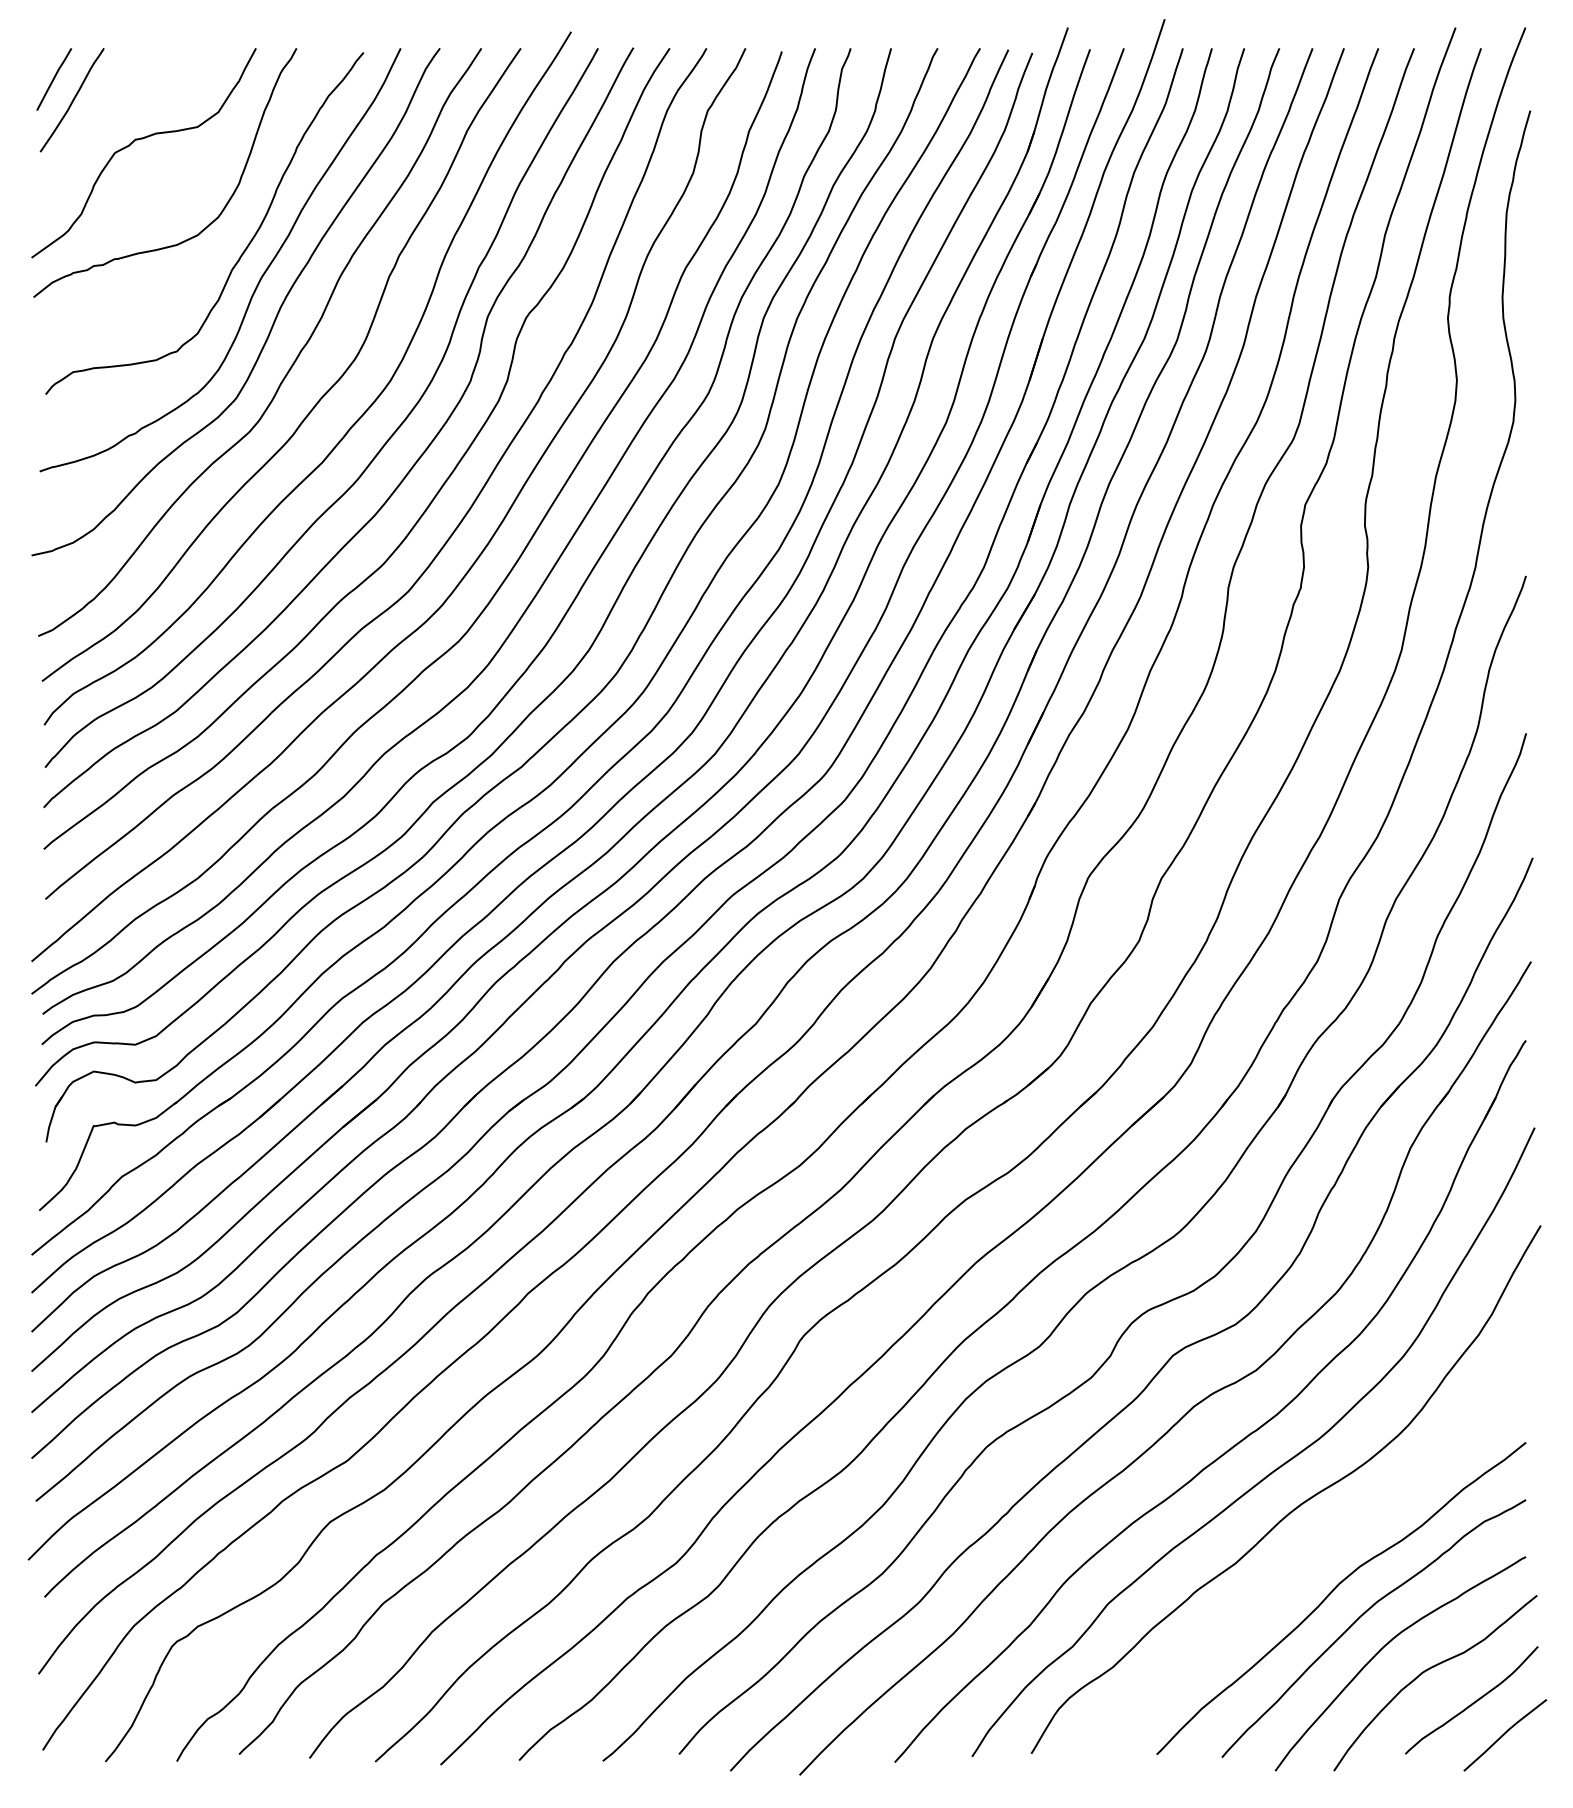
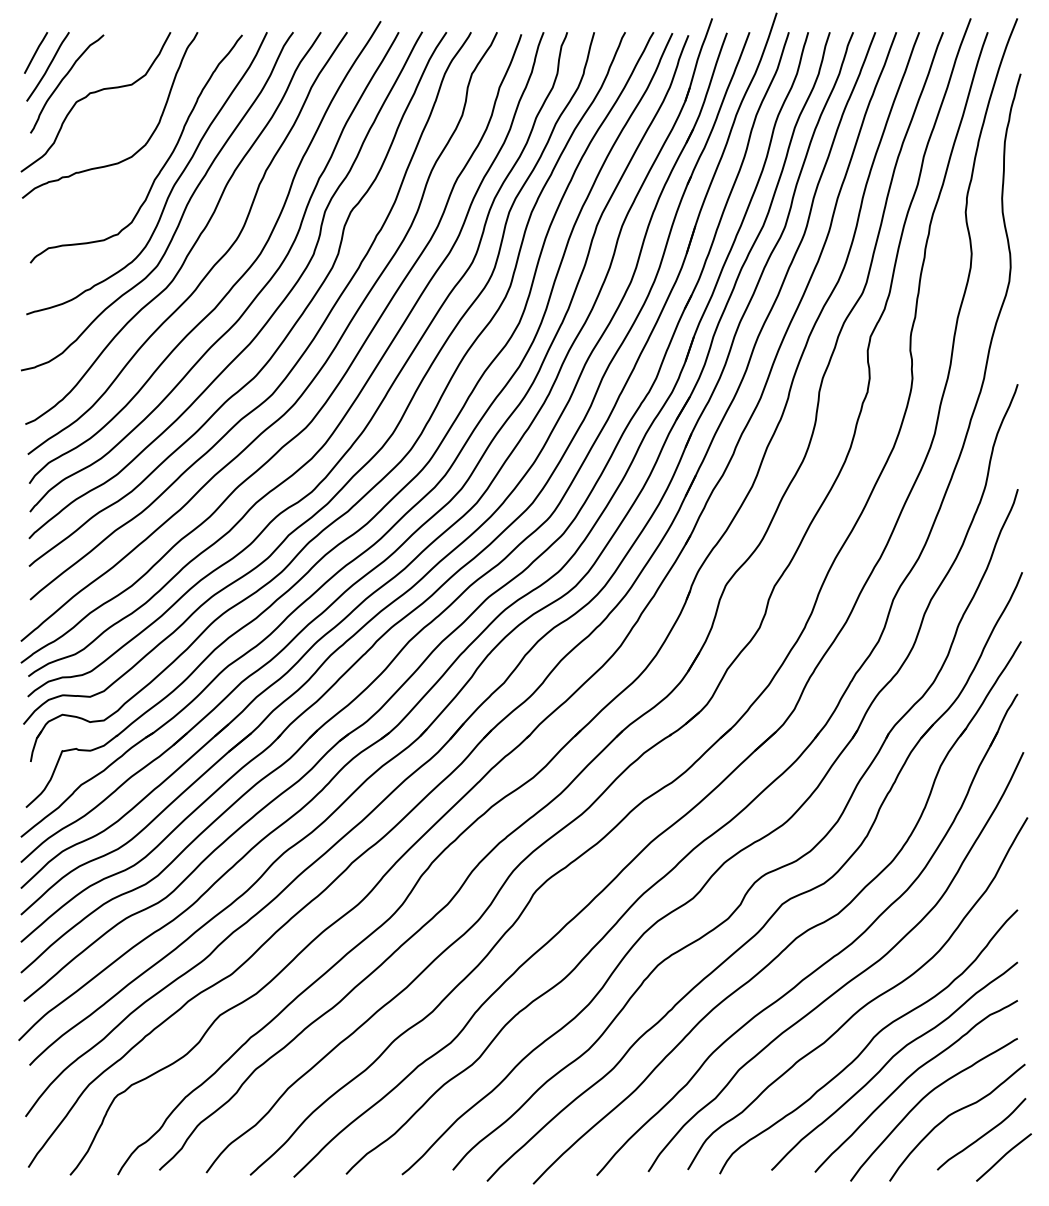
curve: (93, 122) -> (62, 81), added
curve: (1303, 1561) -> (869, 1041), added

